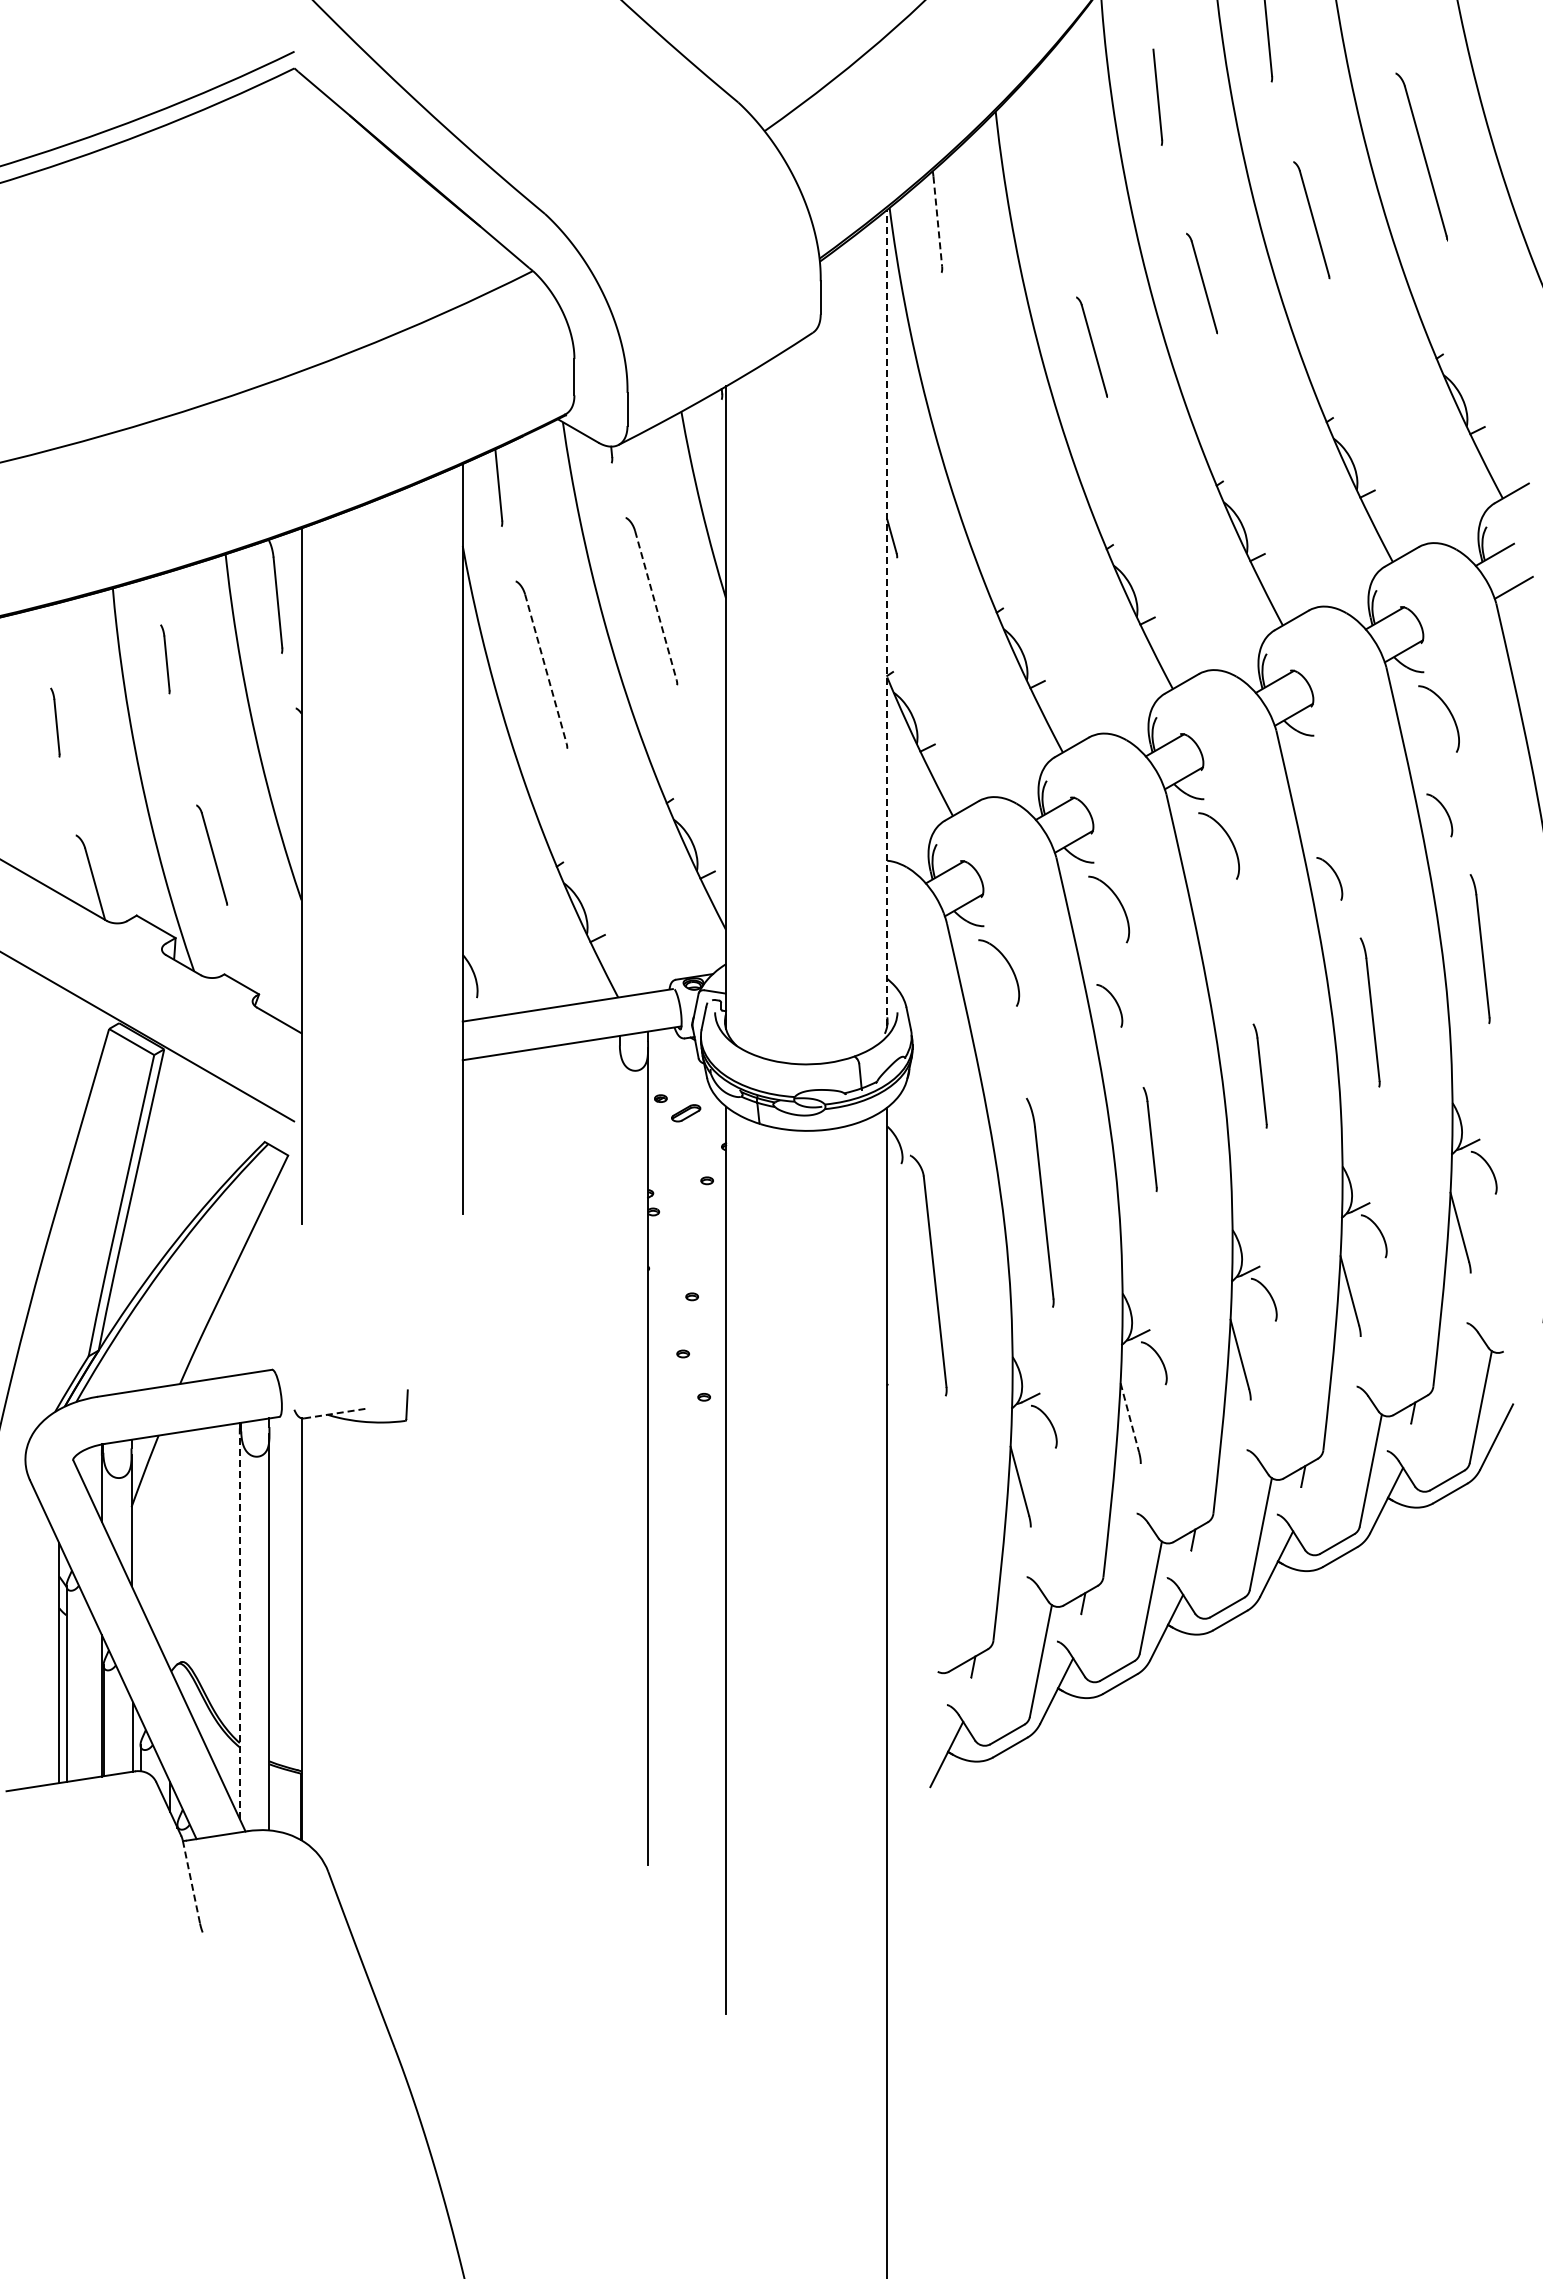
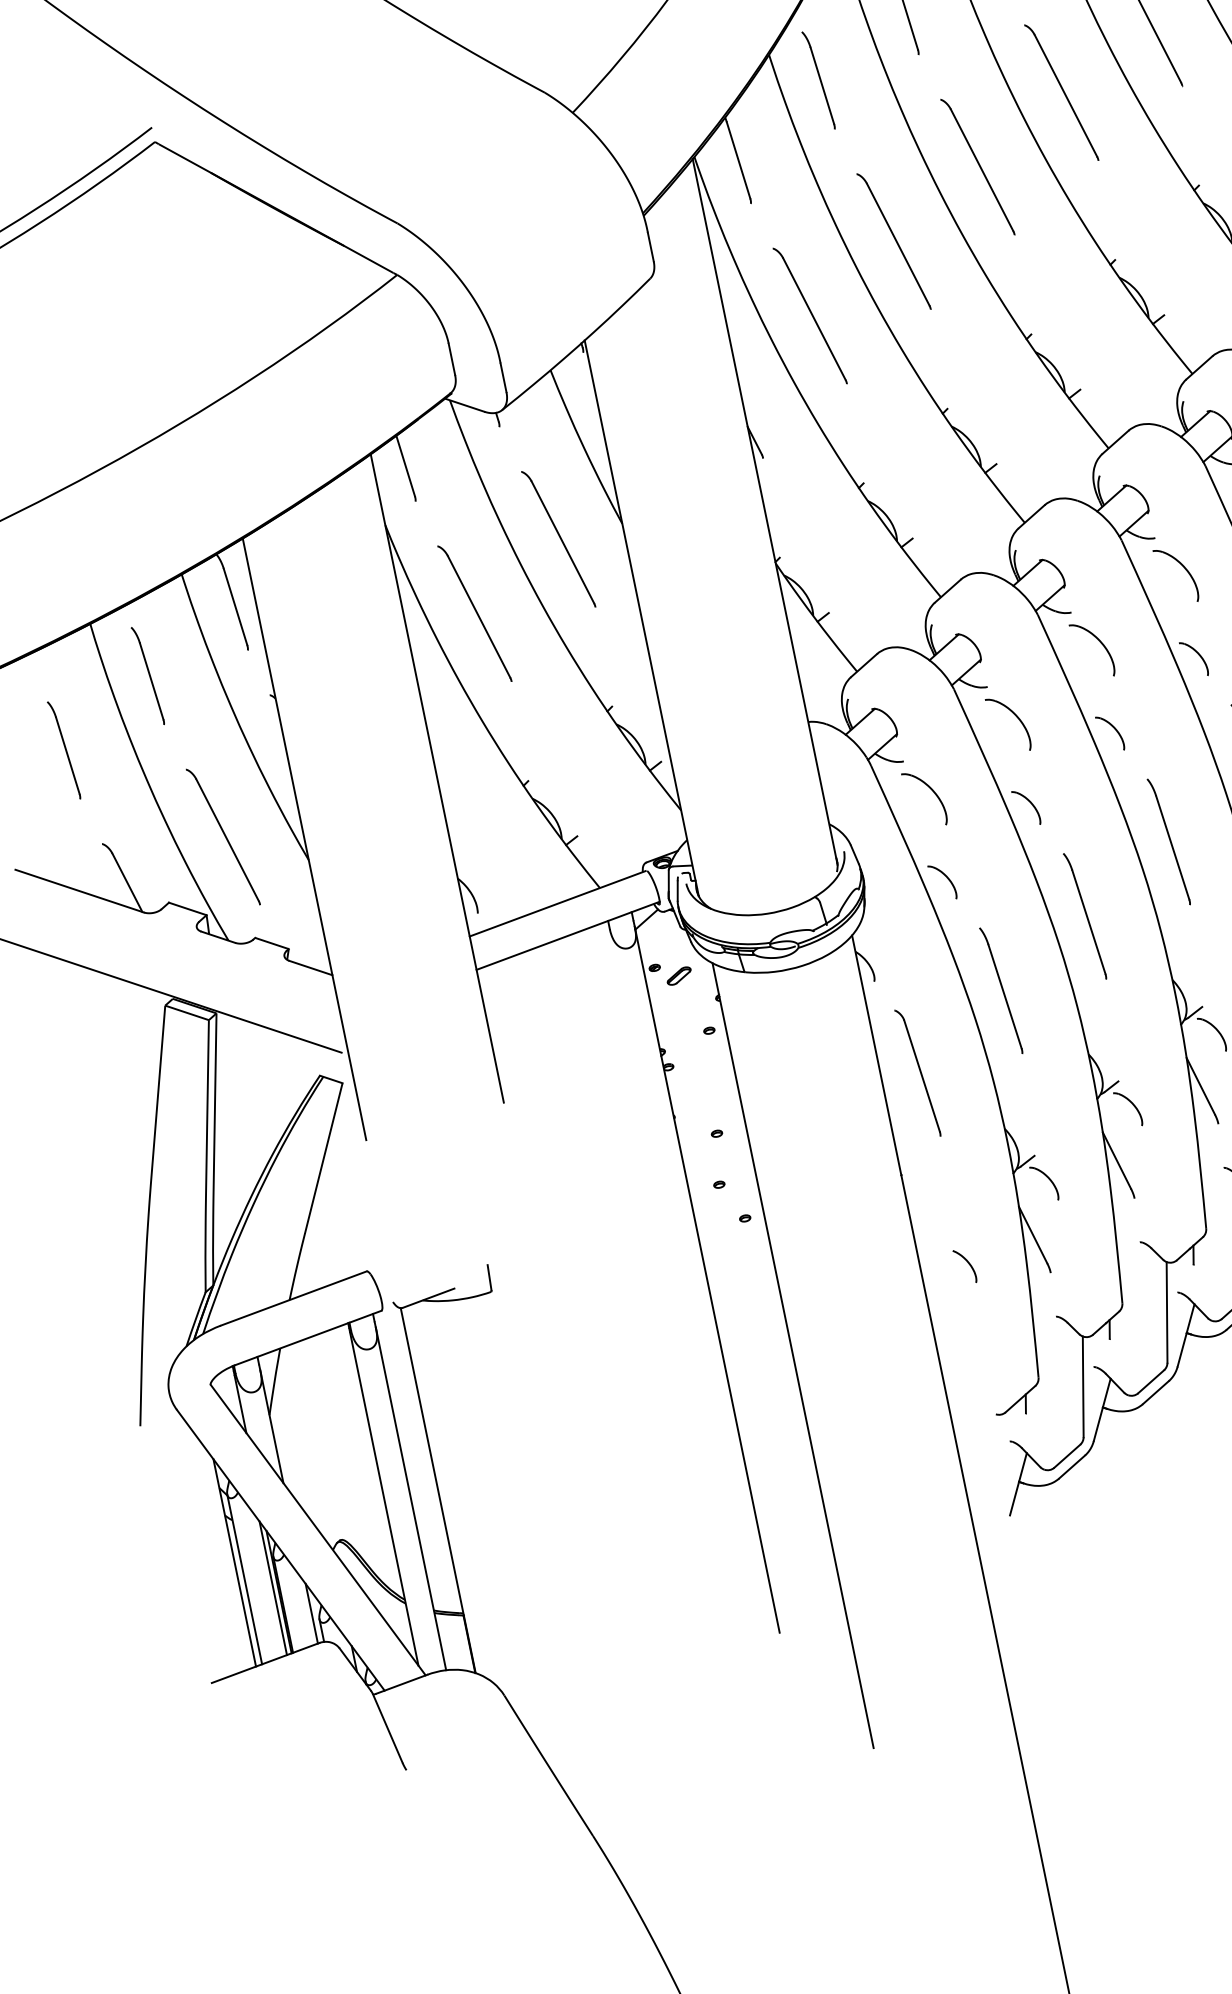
part: (1044, 151) -> (818, 80), added
part: (1311, 220) -> (1061, 93), size x1.43
line: (937, 222) -> (738, 161), dashed -> solid
part: (1201, 283) -> (977, 167), size x1.67
part: (1091, 347) -> (893, 241), size x1.67
part: (981, 410) -> (809, 315), added
line: (656, 606) -> (563, 543), dashed -> solid
line: (887, 617) -> (765, 511), dashed -> solid
part: (165, 659) -> (148, 676), size x1.67
line: (546, 669) -> (479, 617), dashed -> solid
part: (55, 722) -> (64, 750), size x1.67
part: (1339, 776) -> (1184, 568), added
part: (211, 855) -> (222, 837), size x1.67
part: (1224, 937) -> (1113, 728), added
line: (662, 1042) -> (646, 919), added
part: (1004, 1064) -> (945, 877), added
part: (1259, 1076) -> (1168, 842), size x1.43
part: (1149, 1139) -> (1084, 916), size x1.43
part: (1039, 1203) -> (1000, 991), size x0.71
part: (928, 1275) -> (917, 1073), size x0.62
line: (335, 1413) -> (429, 1297), dashed -> solid
line: (1129, 1417) -> (1116, 1160), dashed -> solid
curve: (941, 1498) -> (968, 1263), added
line: (239, 1626) -> (384, 1499), dashed -> solid
line: (96, 1699) -> (273, 1587), added
line: (191, 1882) -> (387, 1729), dashed -> solid

